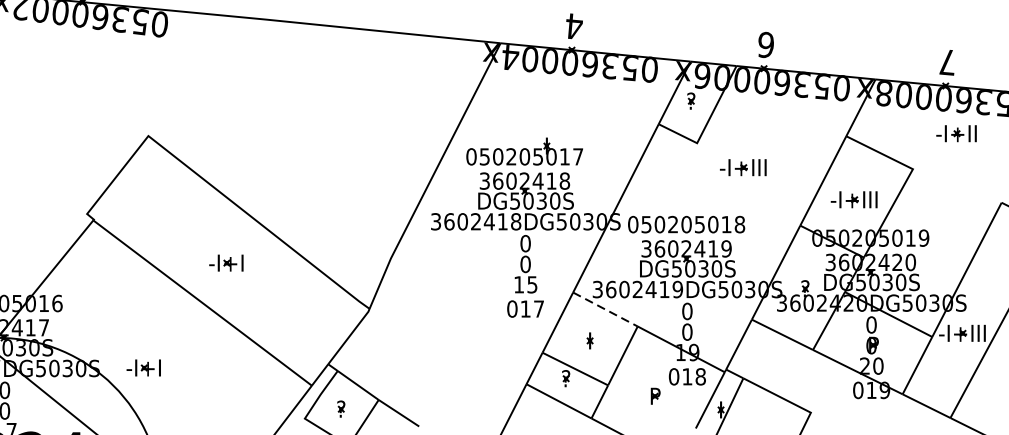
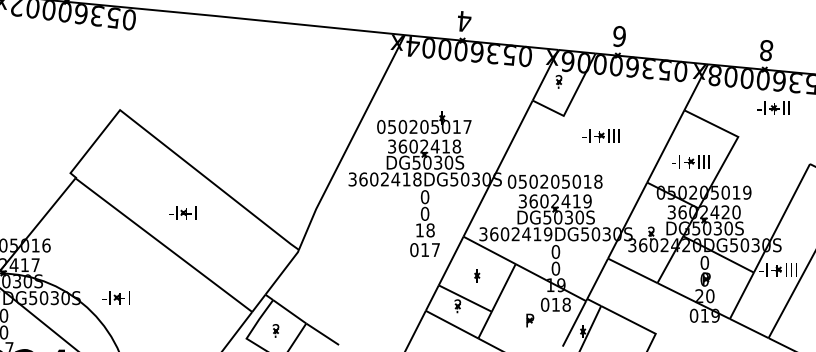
text: (947, 62) -> (766, 50), 7 -> 8
text: (532, 284) -> (430, 230), 15 -> 18
line: (606, 309) -> (490, 250), dashed -> solid

